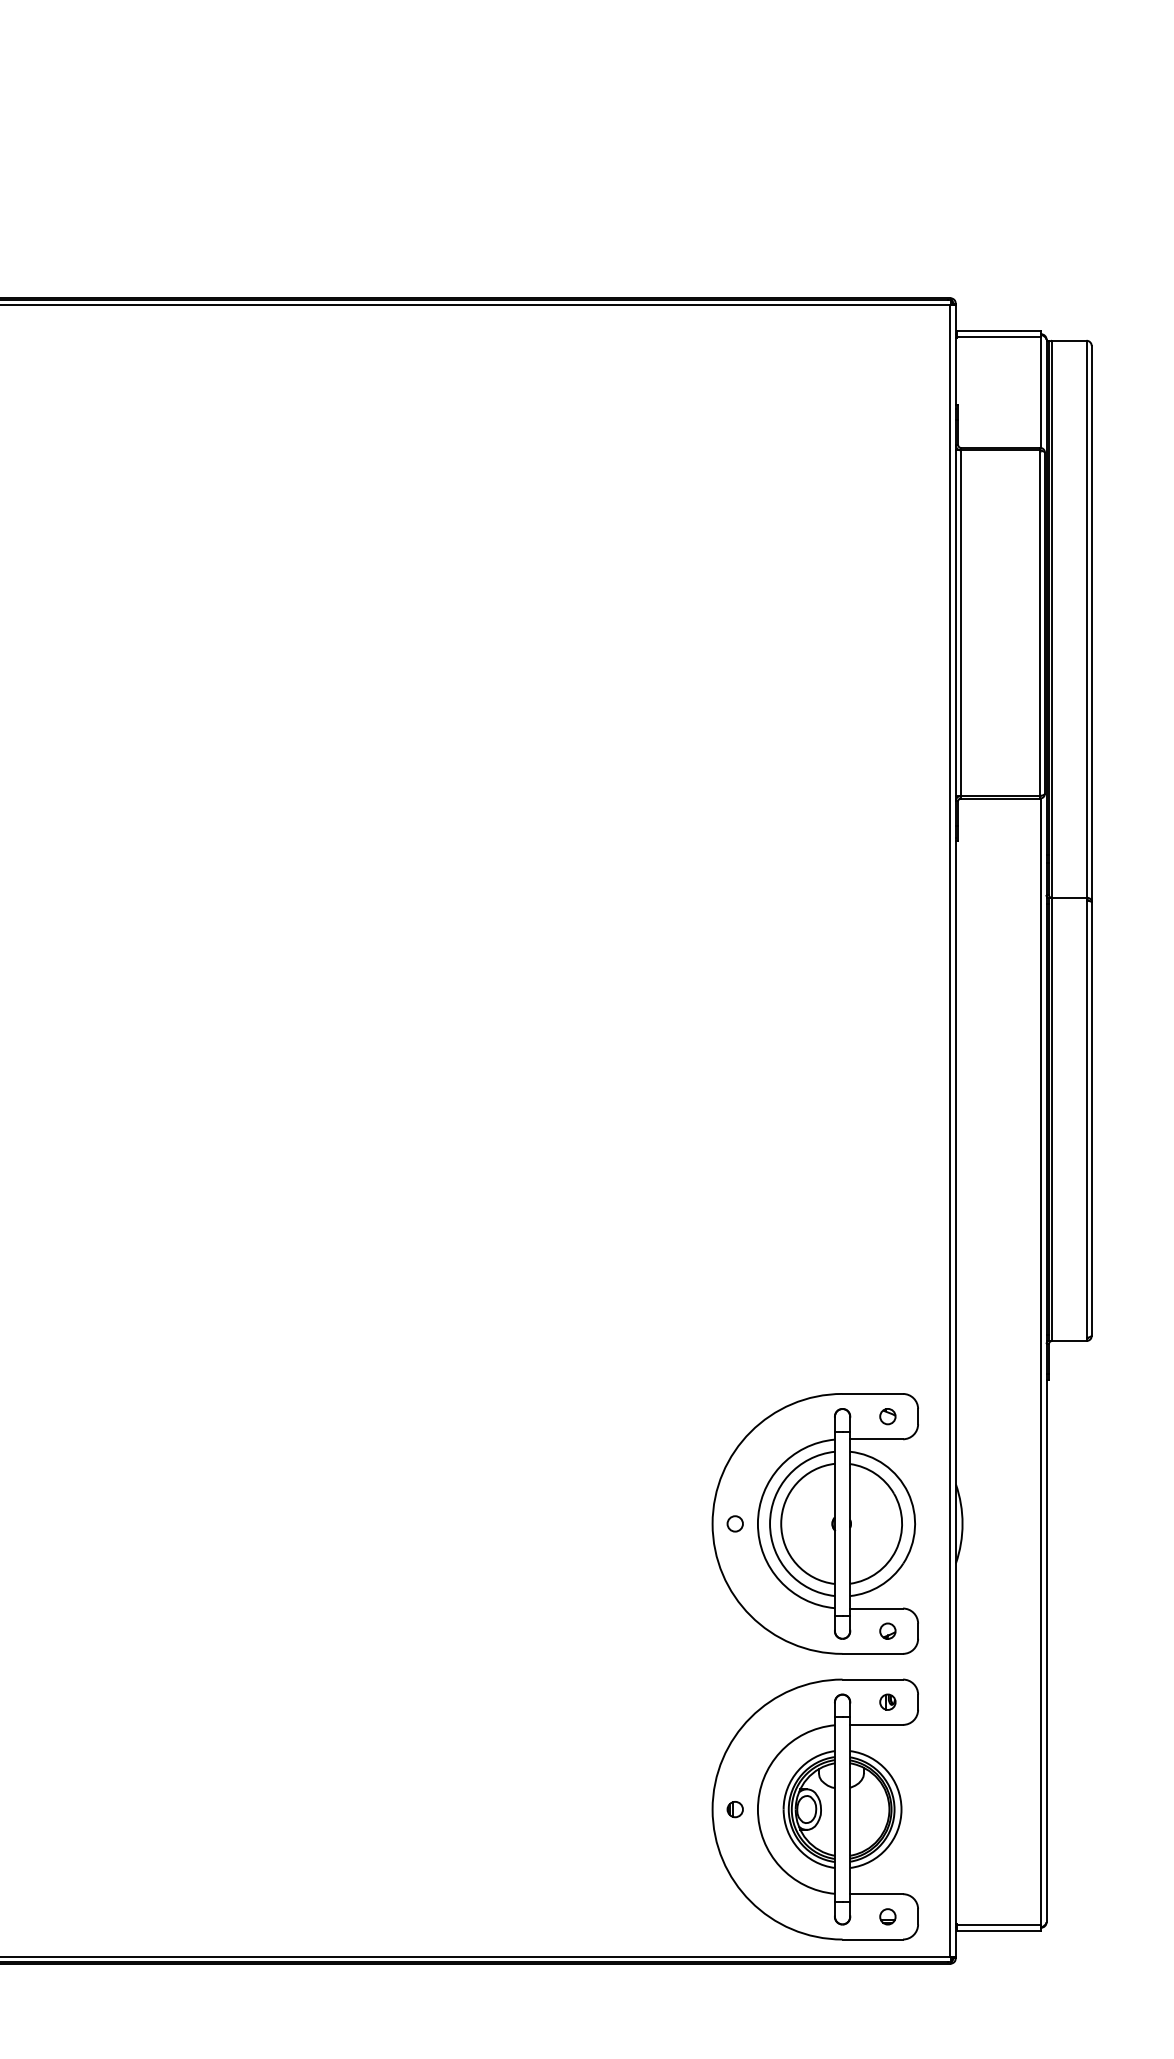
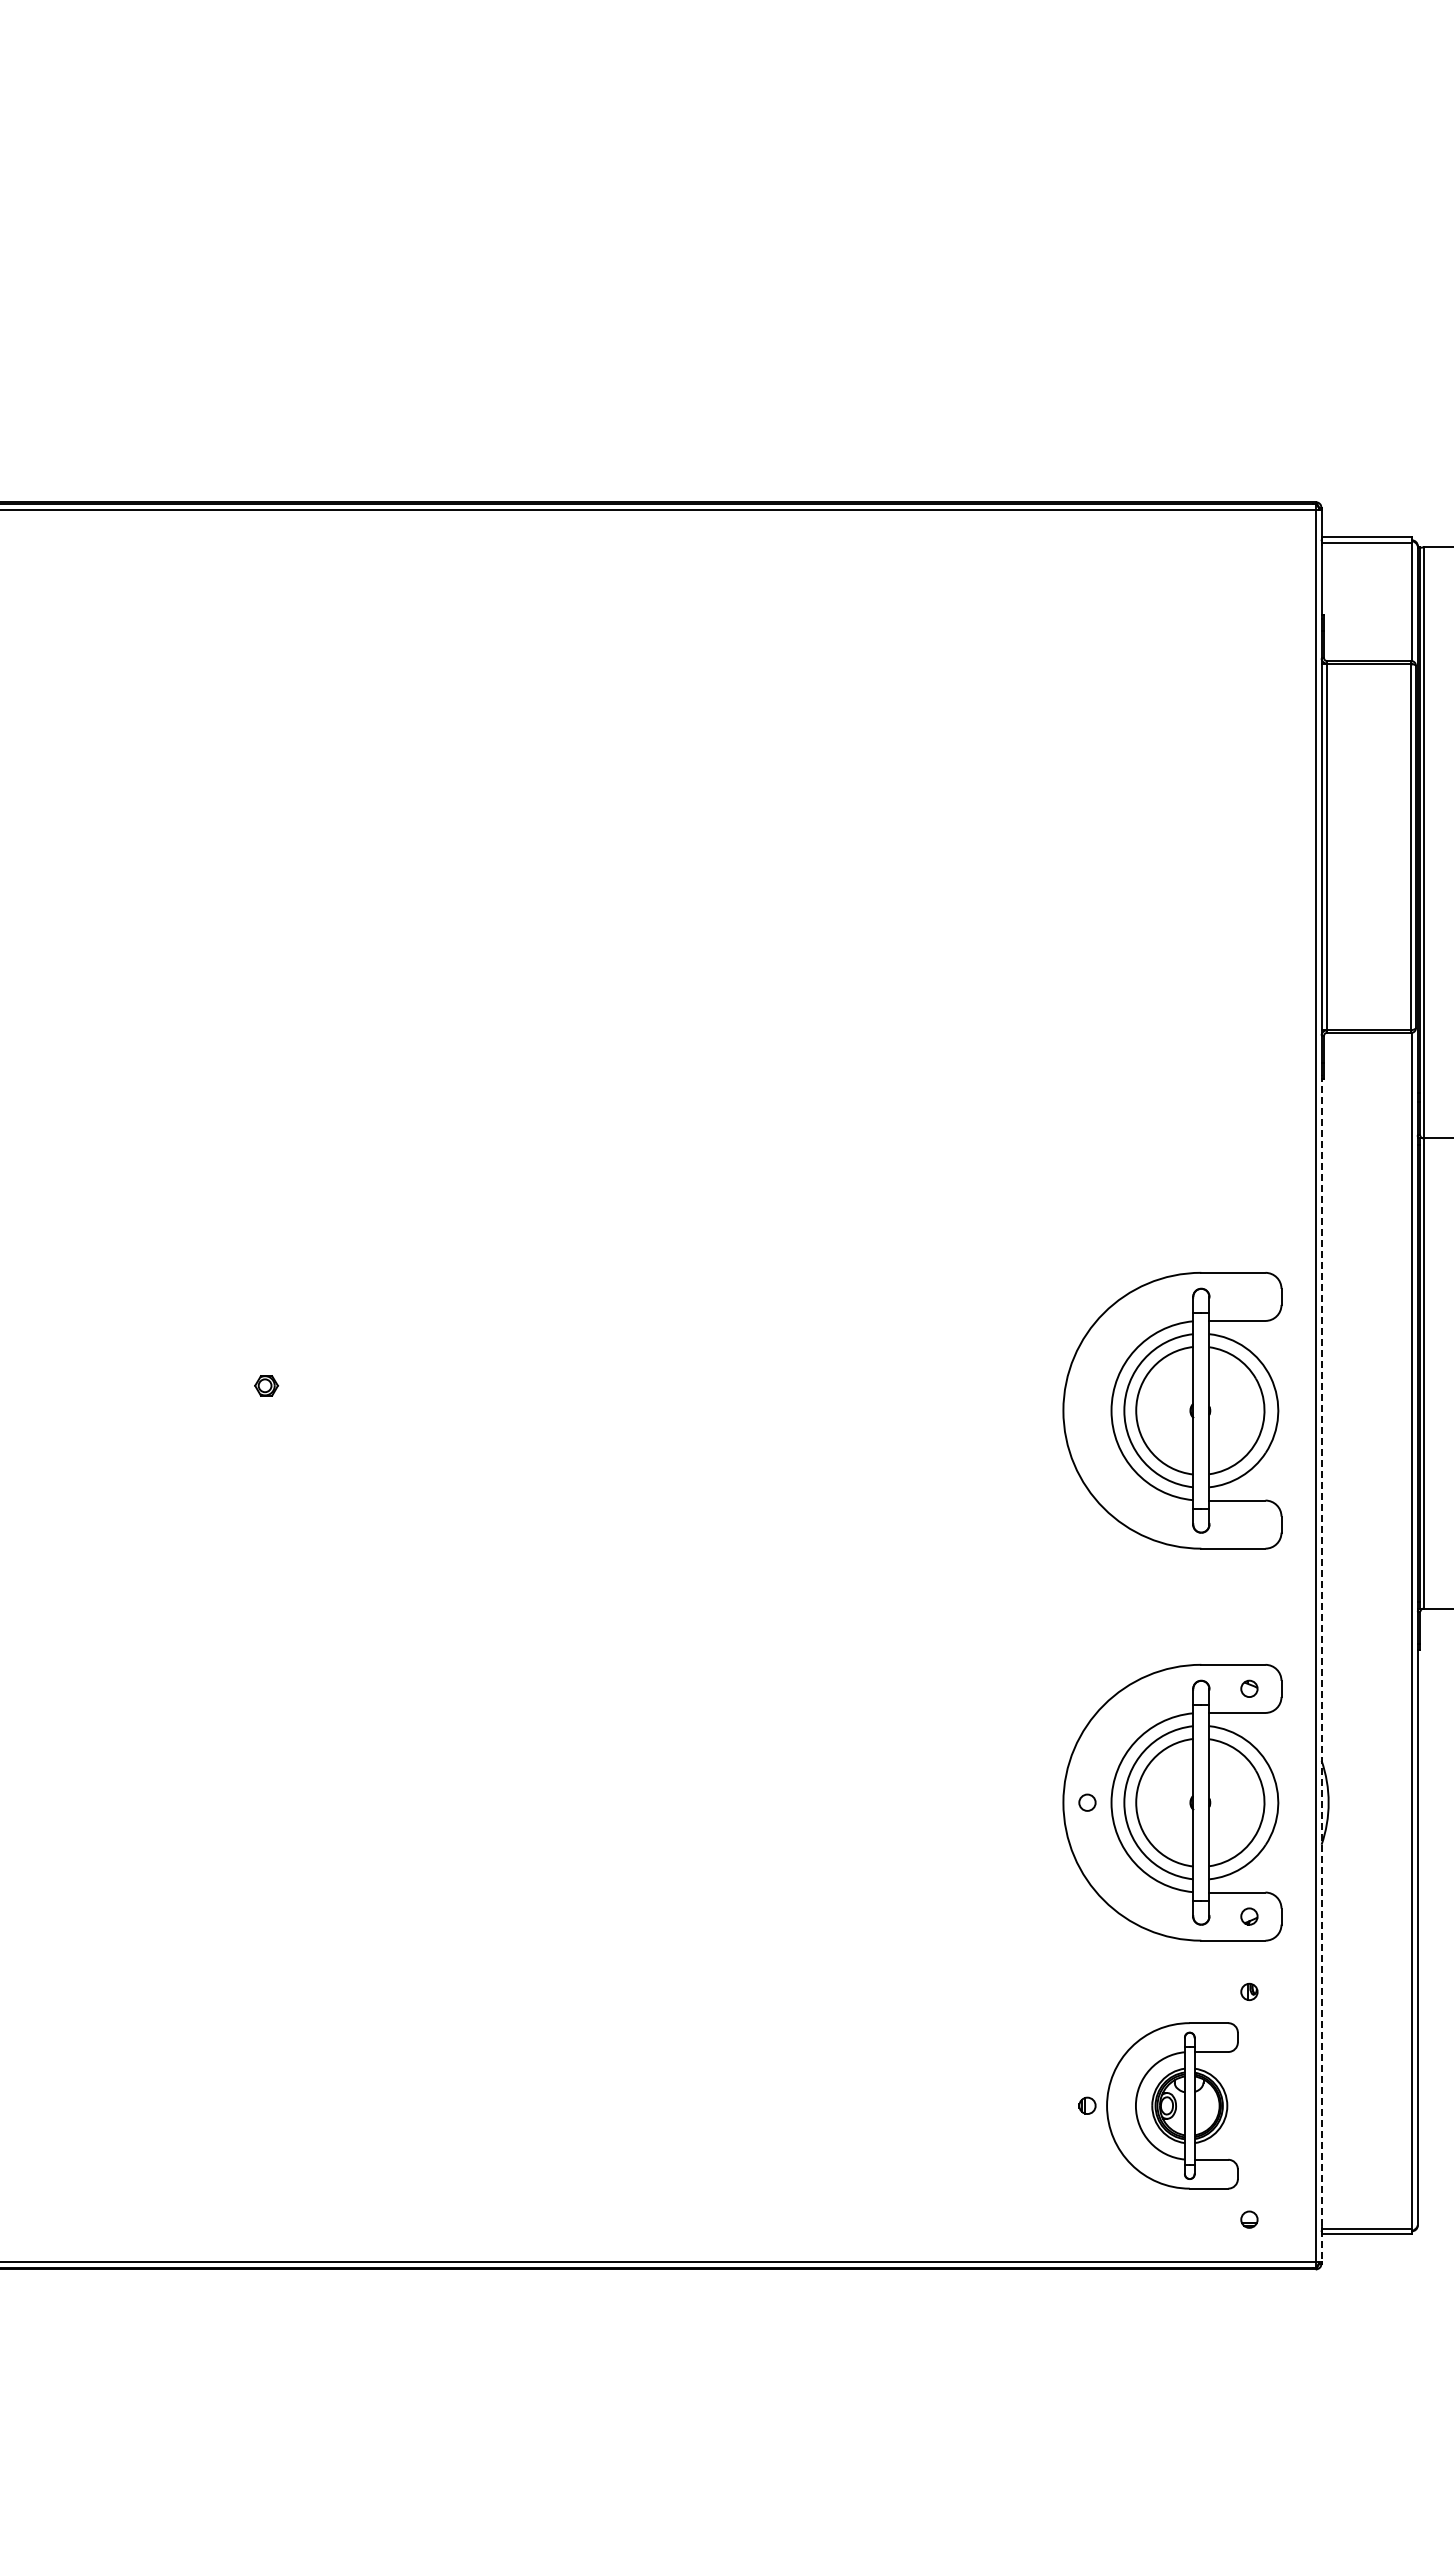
part: (815, 1154) -> (1172, 1410), added
line: (955, 1397) -> (1321, 1668), solid -> dashed
part: (815, 1809) -> (1172, 2105), size x0.6

